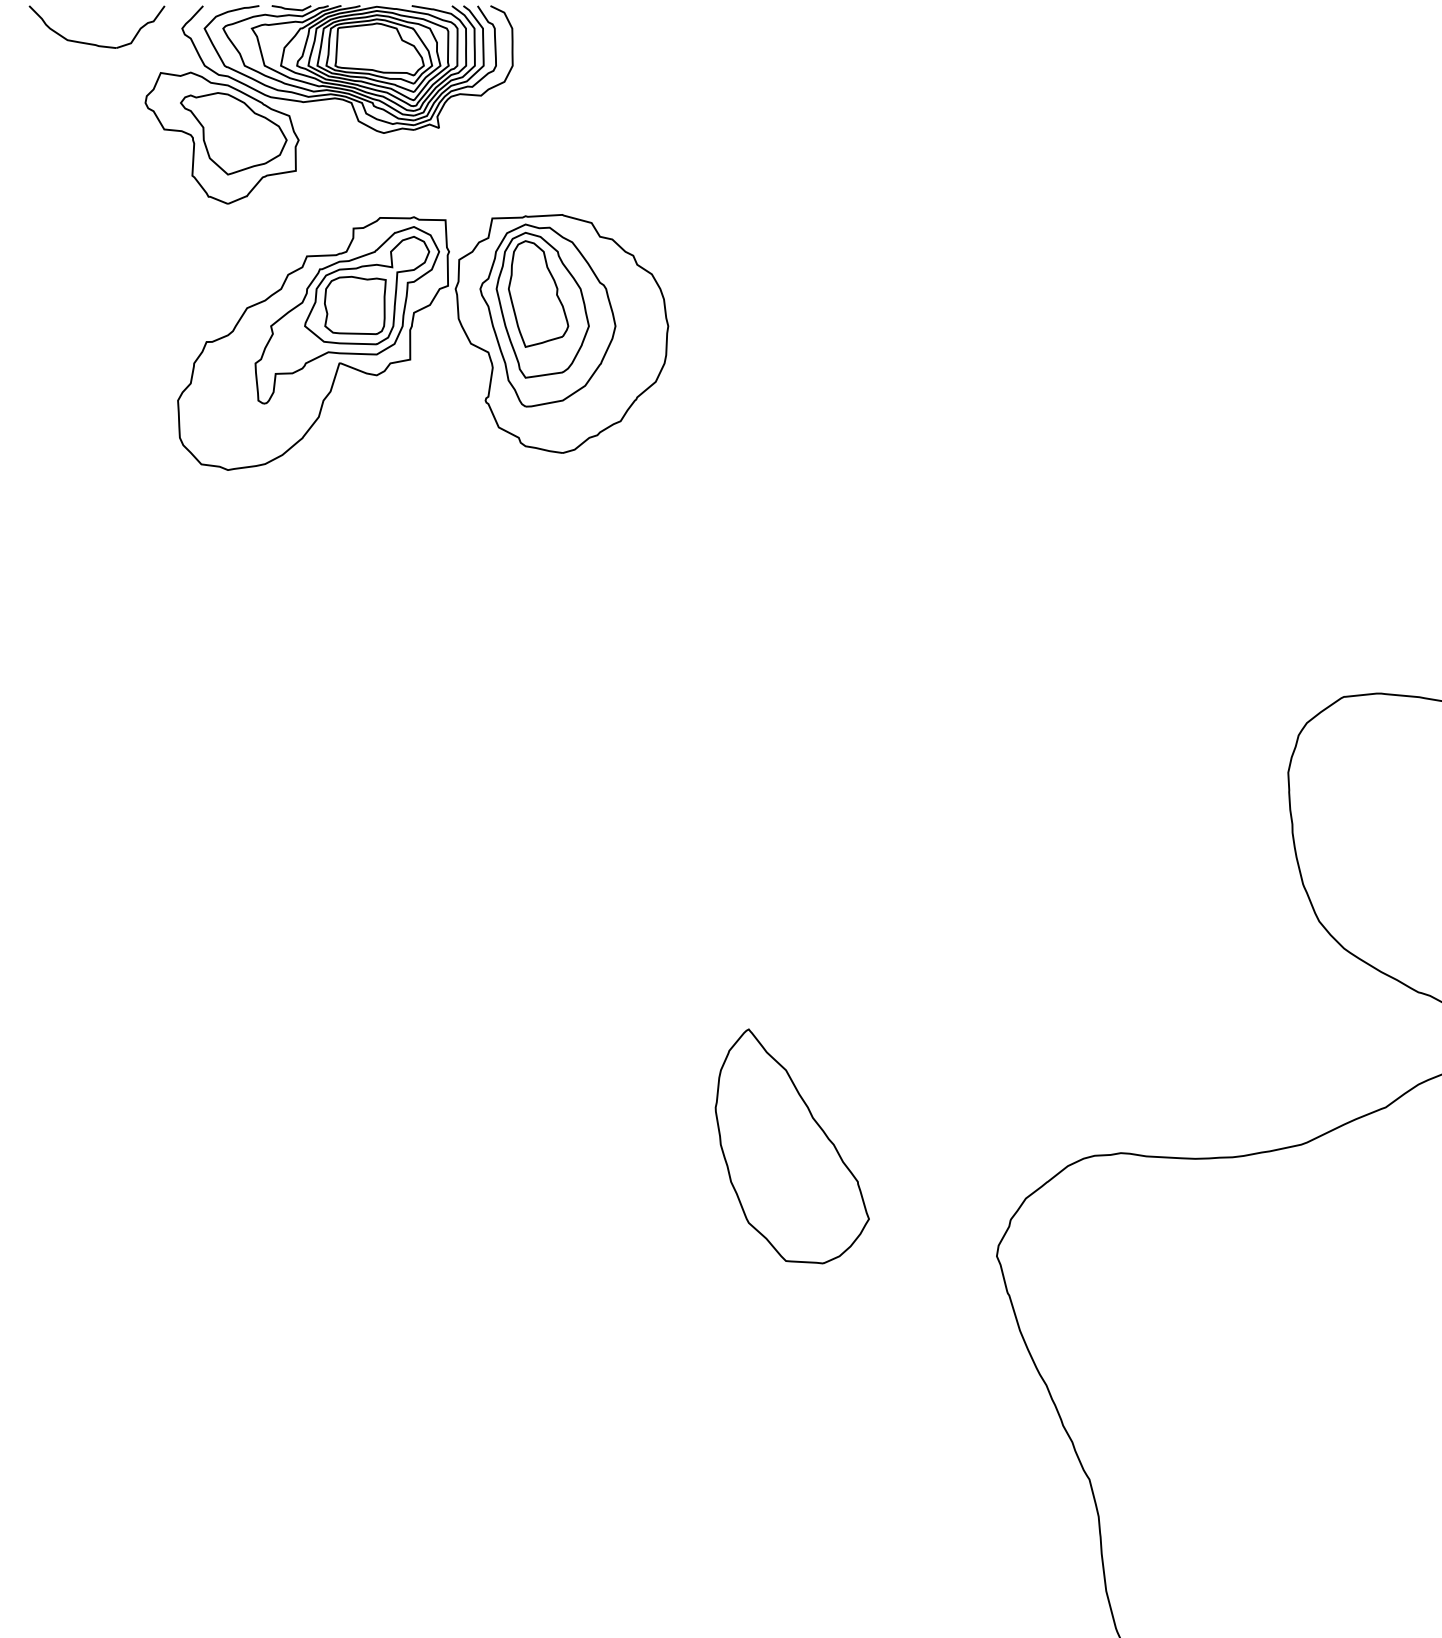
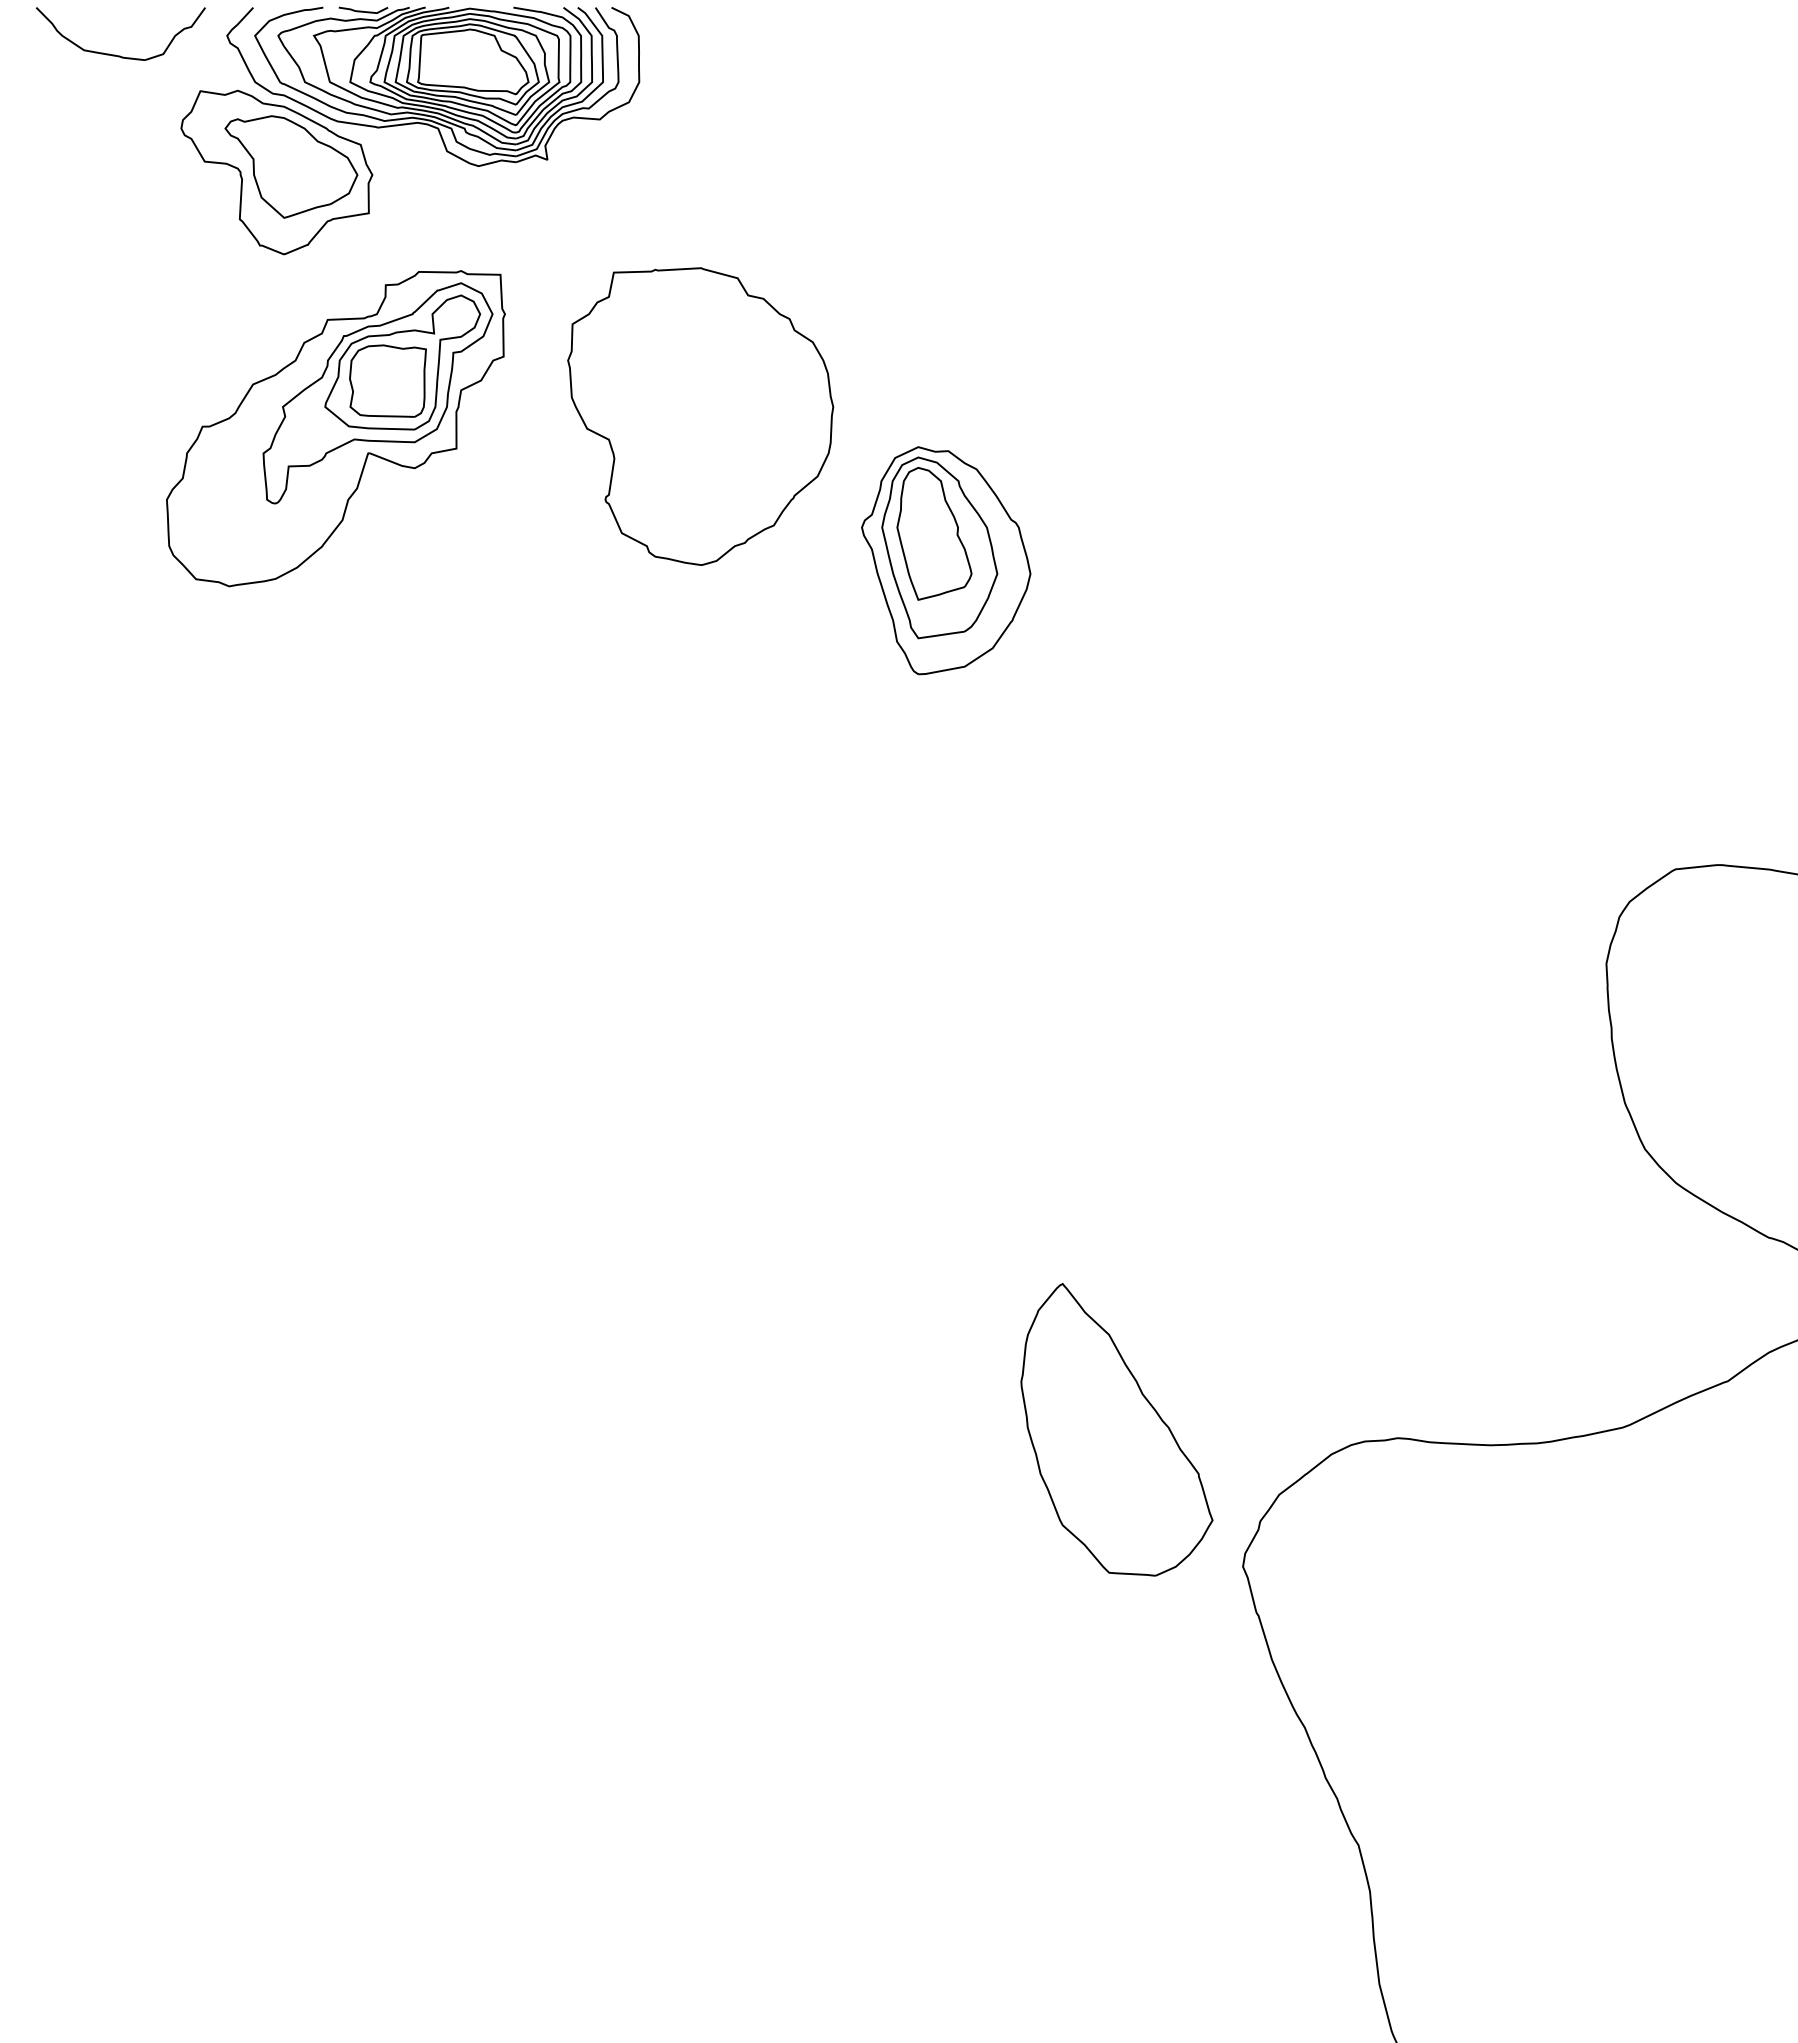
part: (548, 315) -> (946, 560), moved
part: (313, 343) -> (335, 428), moved
part: (791, 1146) -> (1116, 1429), moved

